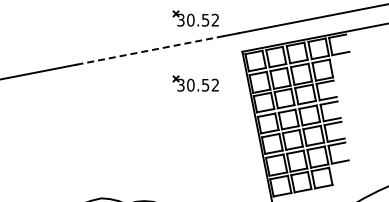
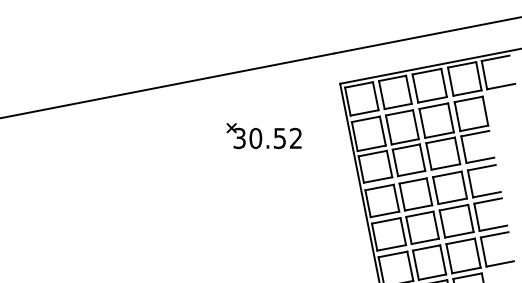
part: (195, 18) -> (263, 29), removed
line: (150, 50) -> (189, 81), dashed -> solid

